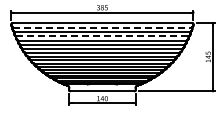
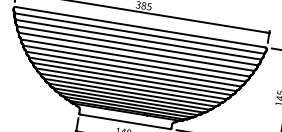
line: (102, 27) -> (139, 33), dashed -> solid
line: (102, 36) -> (137, 45), dashed -> solid

